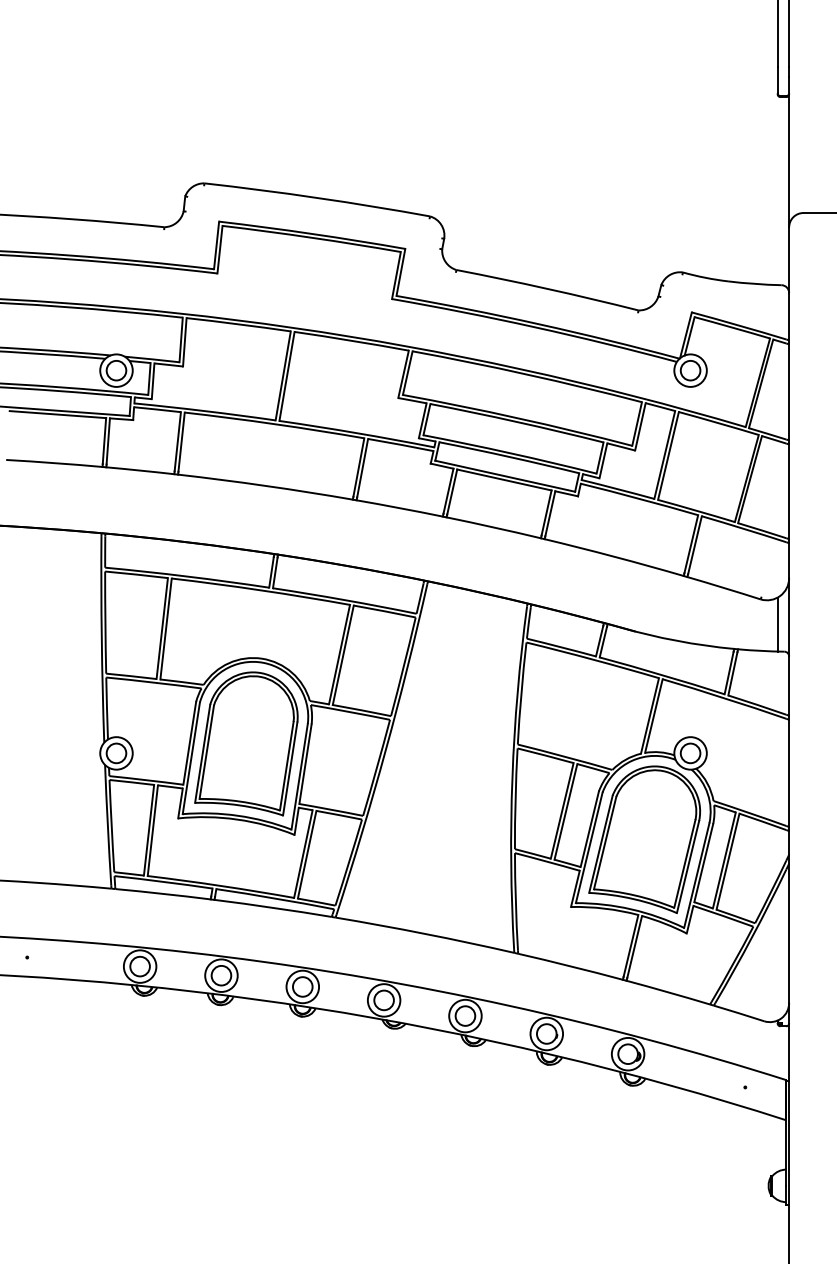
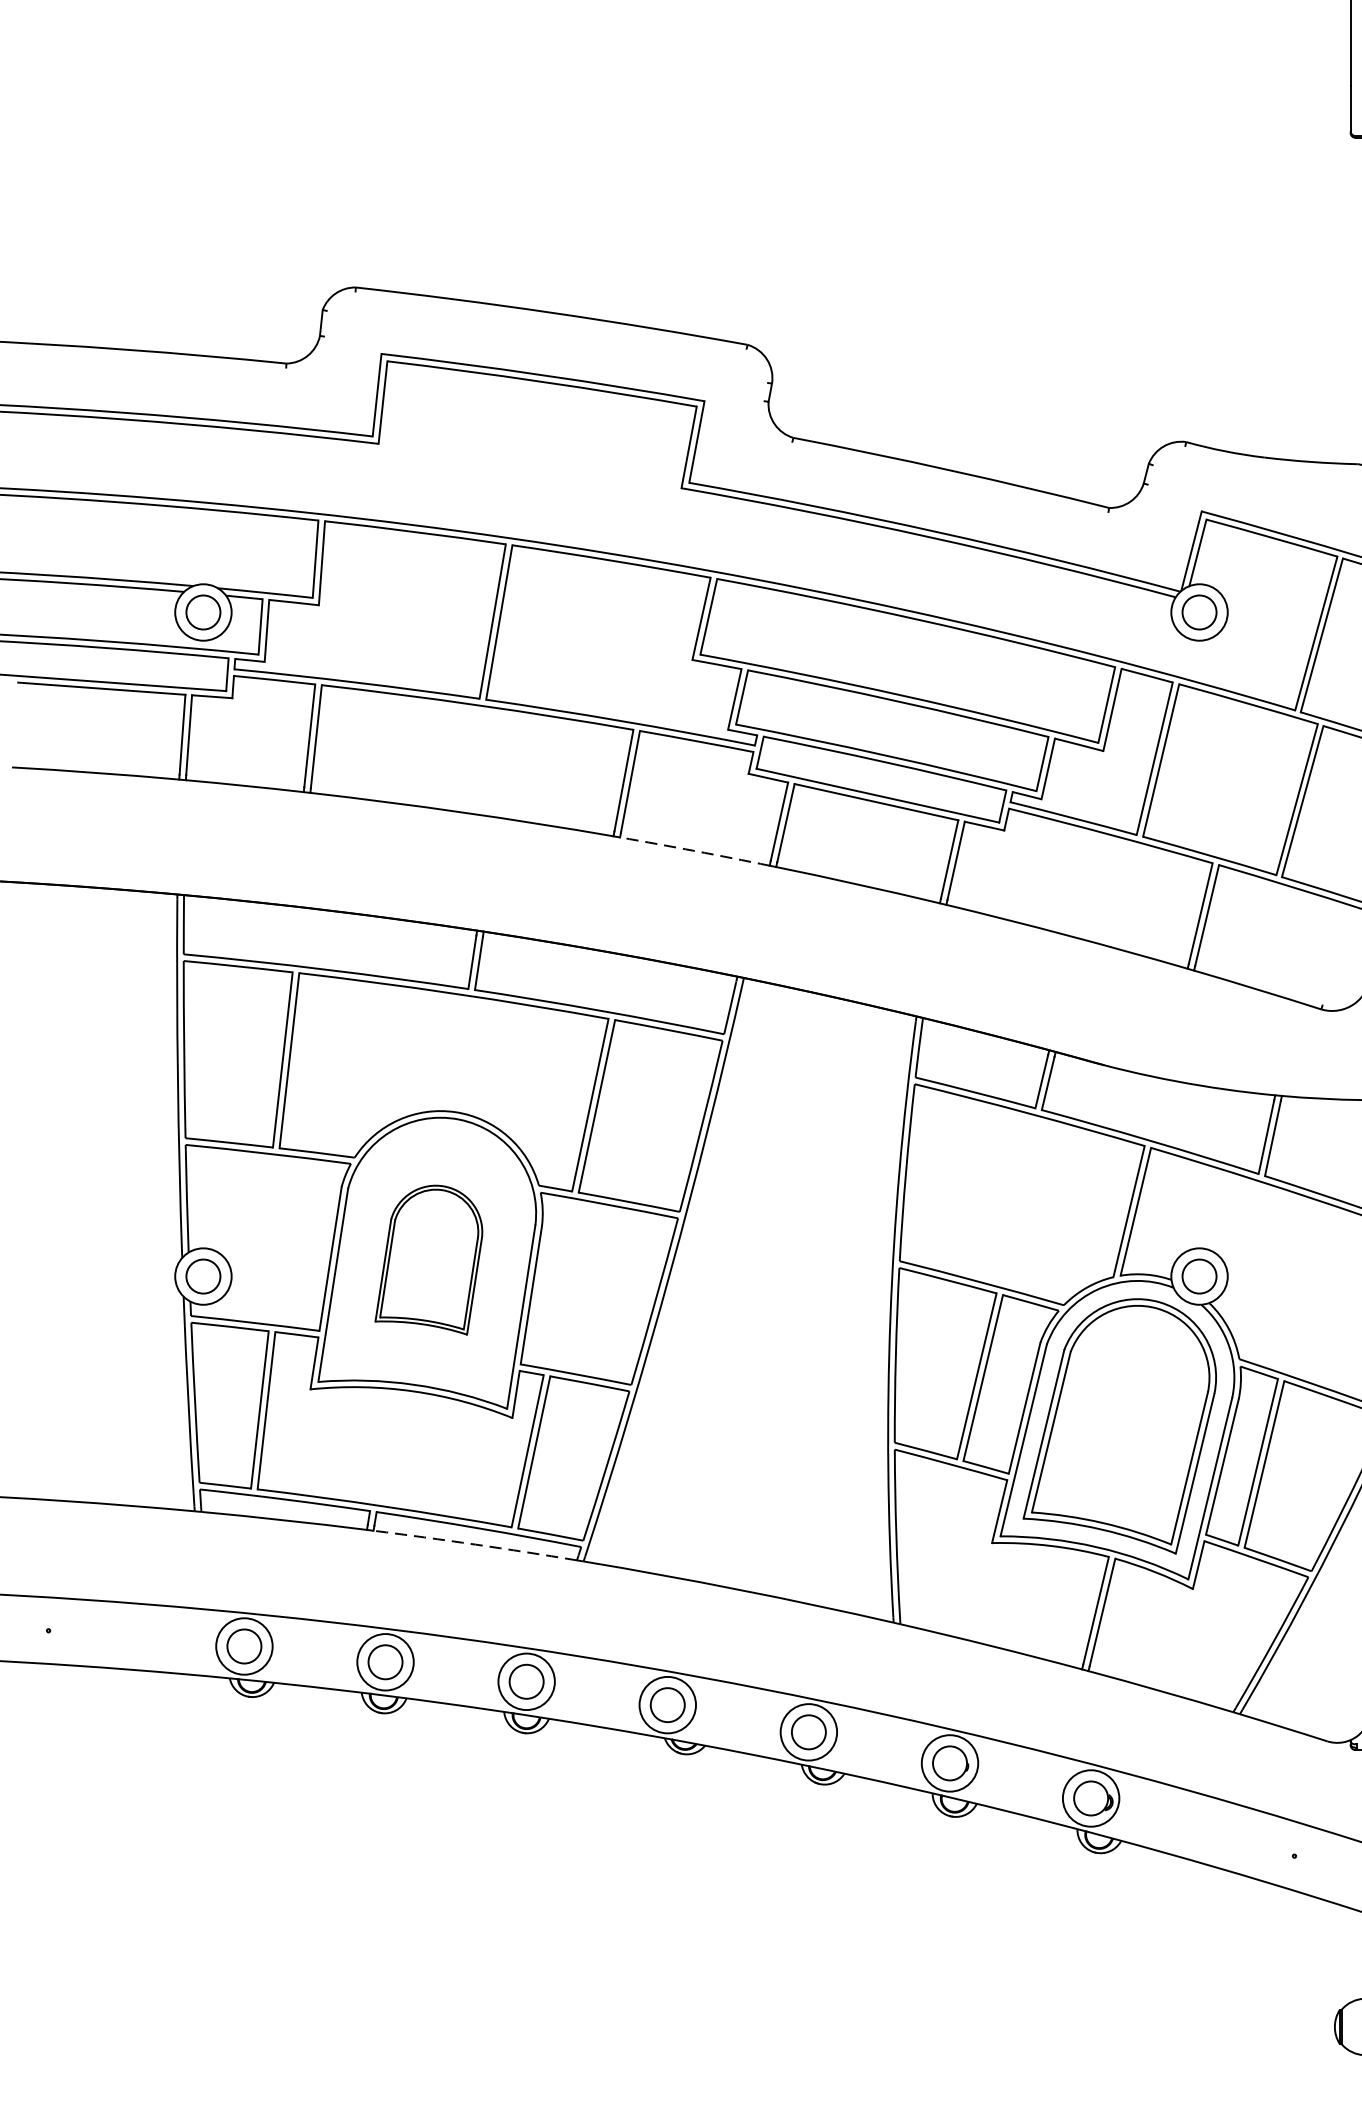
arc: (399, 508) -> (694, 851), solid -> dashed
line: (777, 624) -> (1350, 1052), removed
part: (246, 743) -> (428, 1259), size x0.6
arc: (273, 907) -> (475, 1543), solid -> dashed

